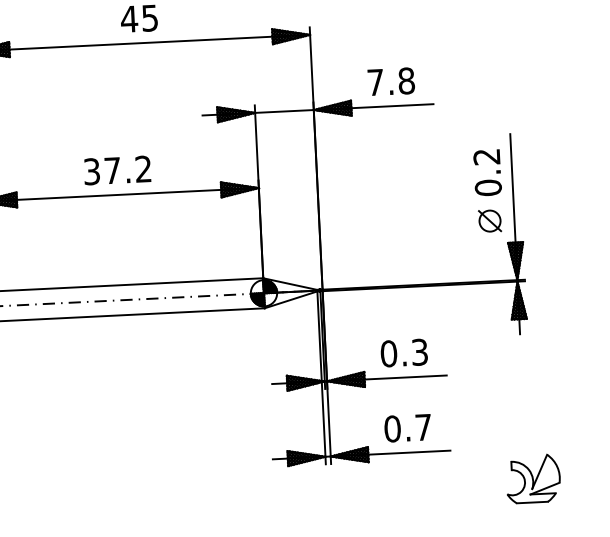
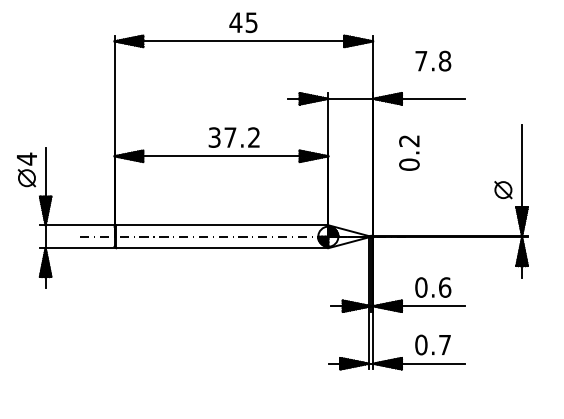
text: (391, 80) -> (433, 60), moved
text: (116, 170) -> (233, 137), moved
text: (487, 171) -> (409, 152), moved
text: (420, 352) -> (445, 287), 0.3 -> 0.6
part: (532, 477) -> (526, 387), removed

